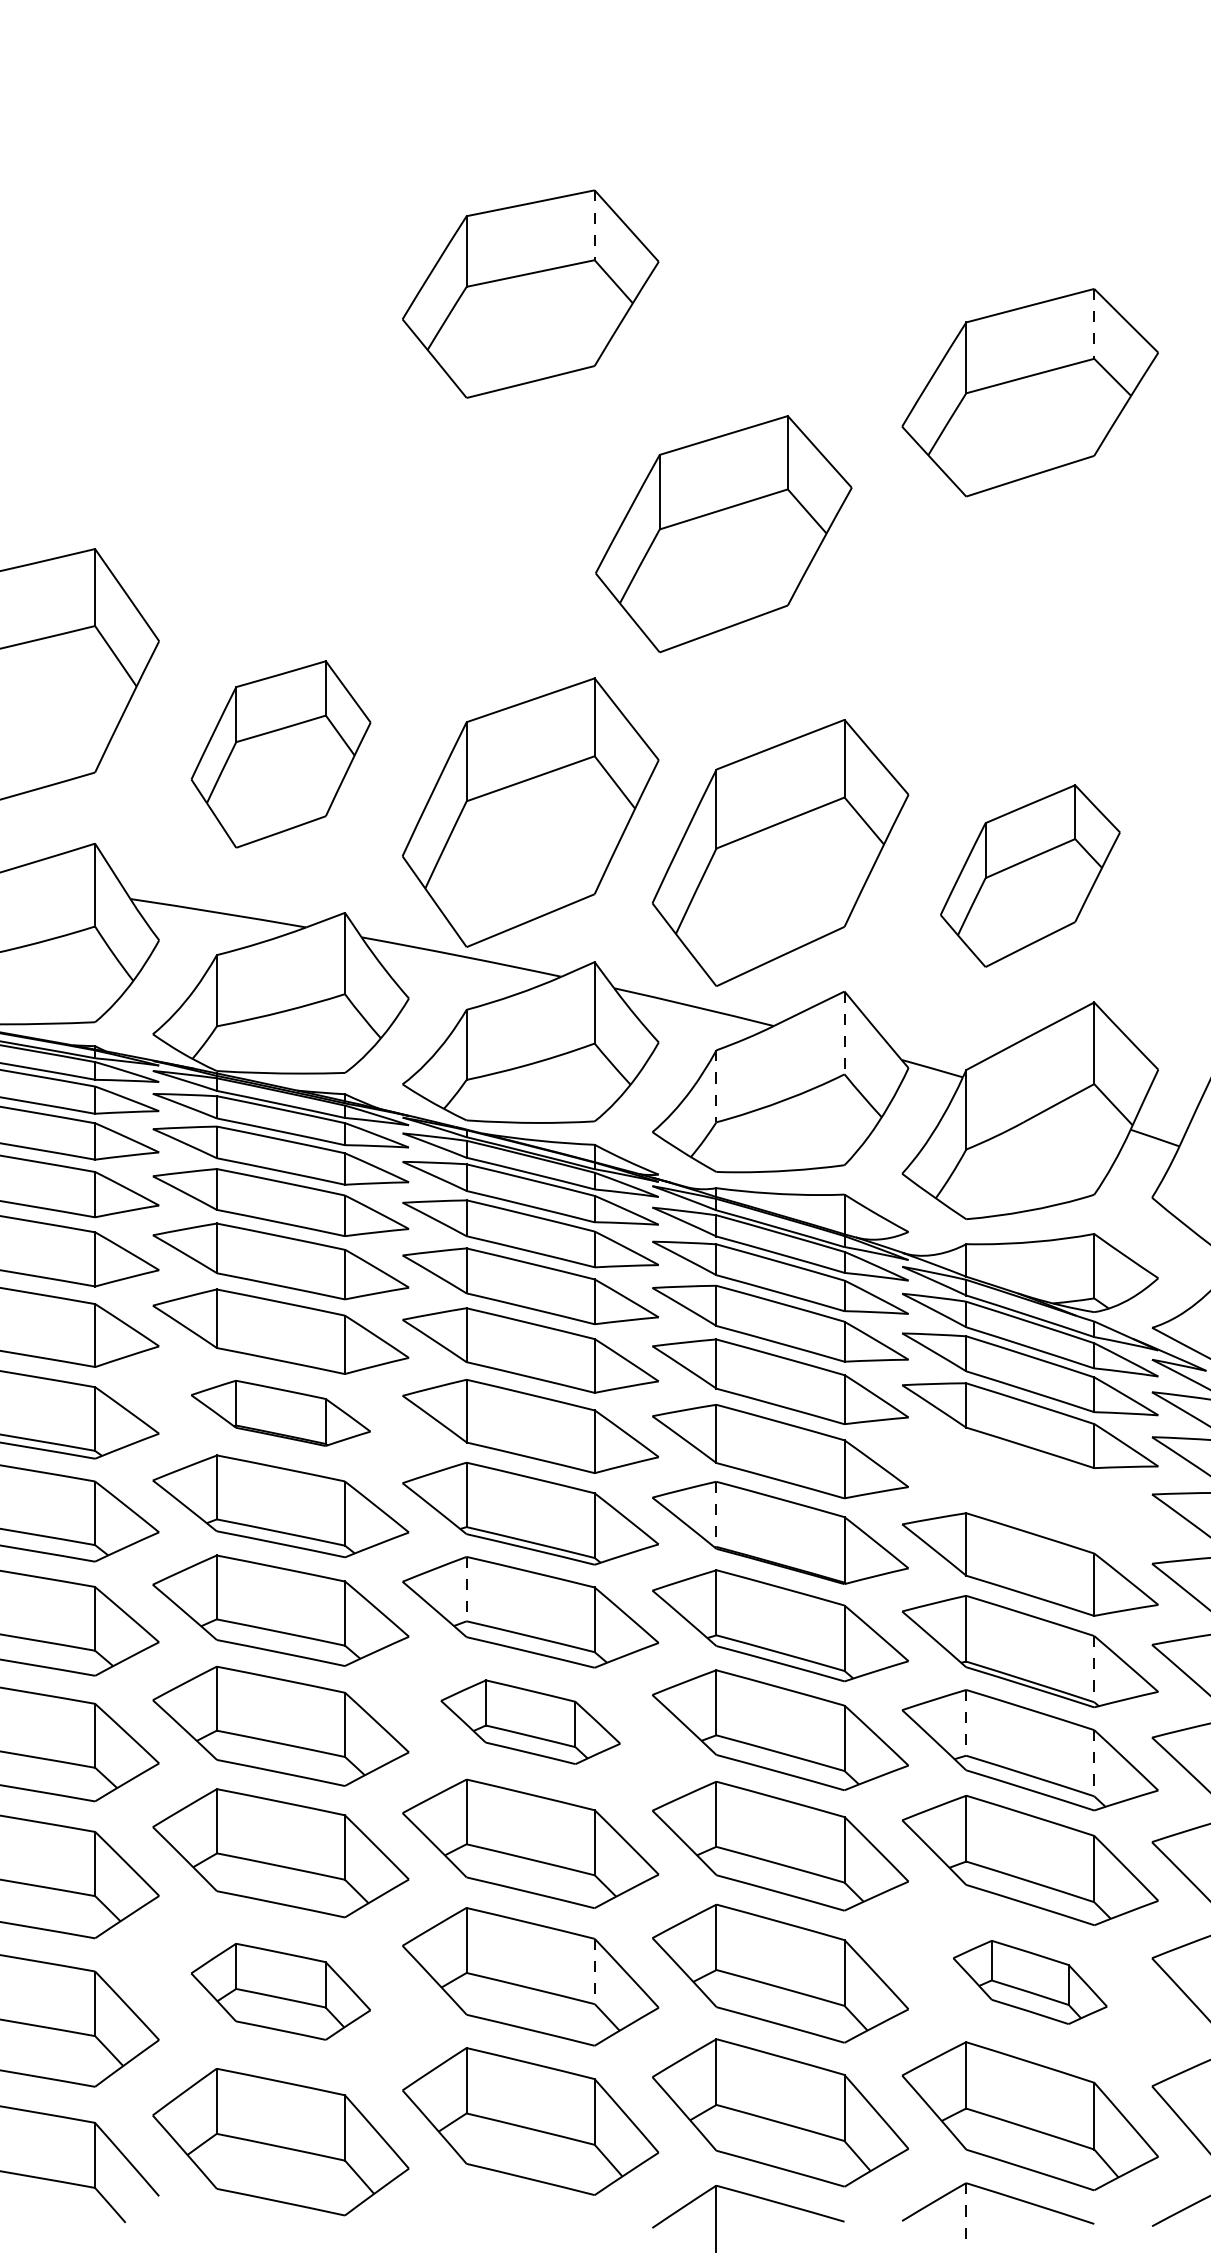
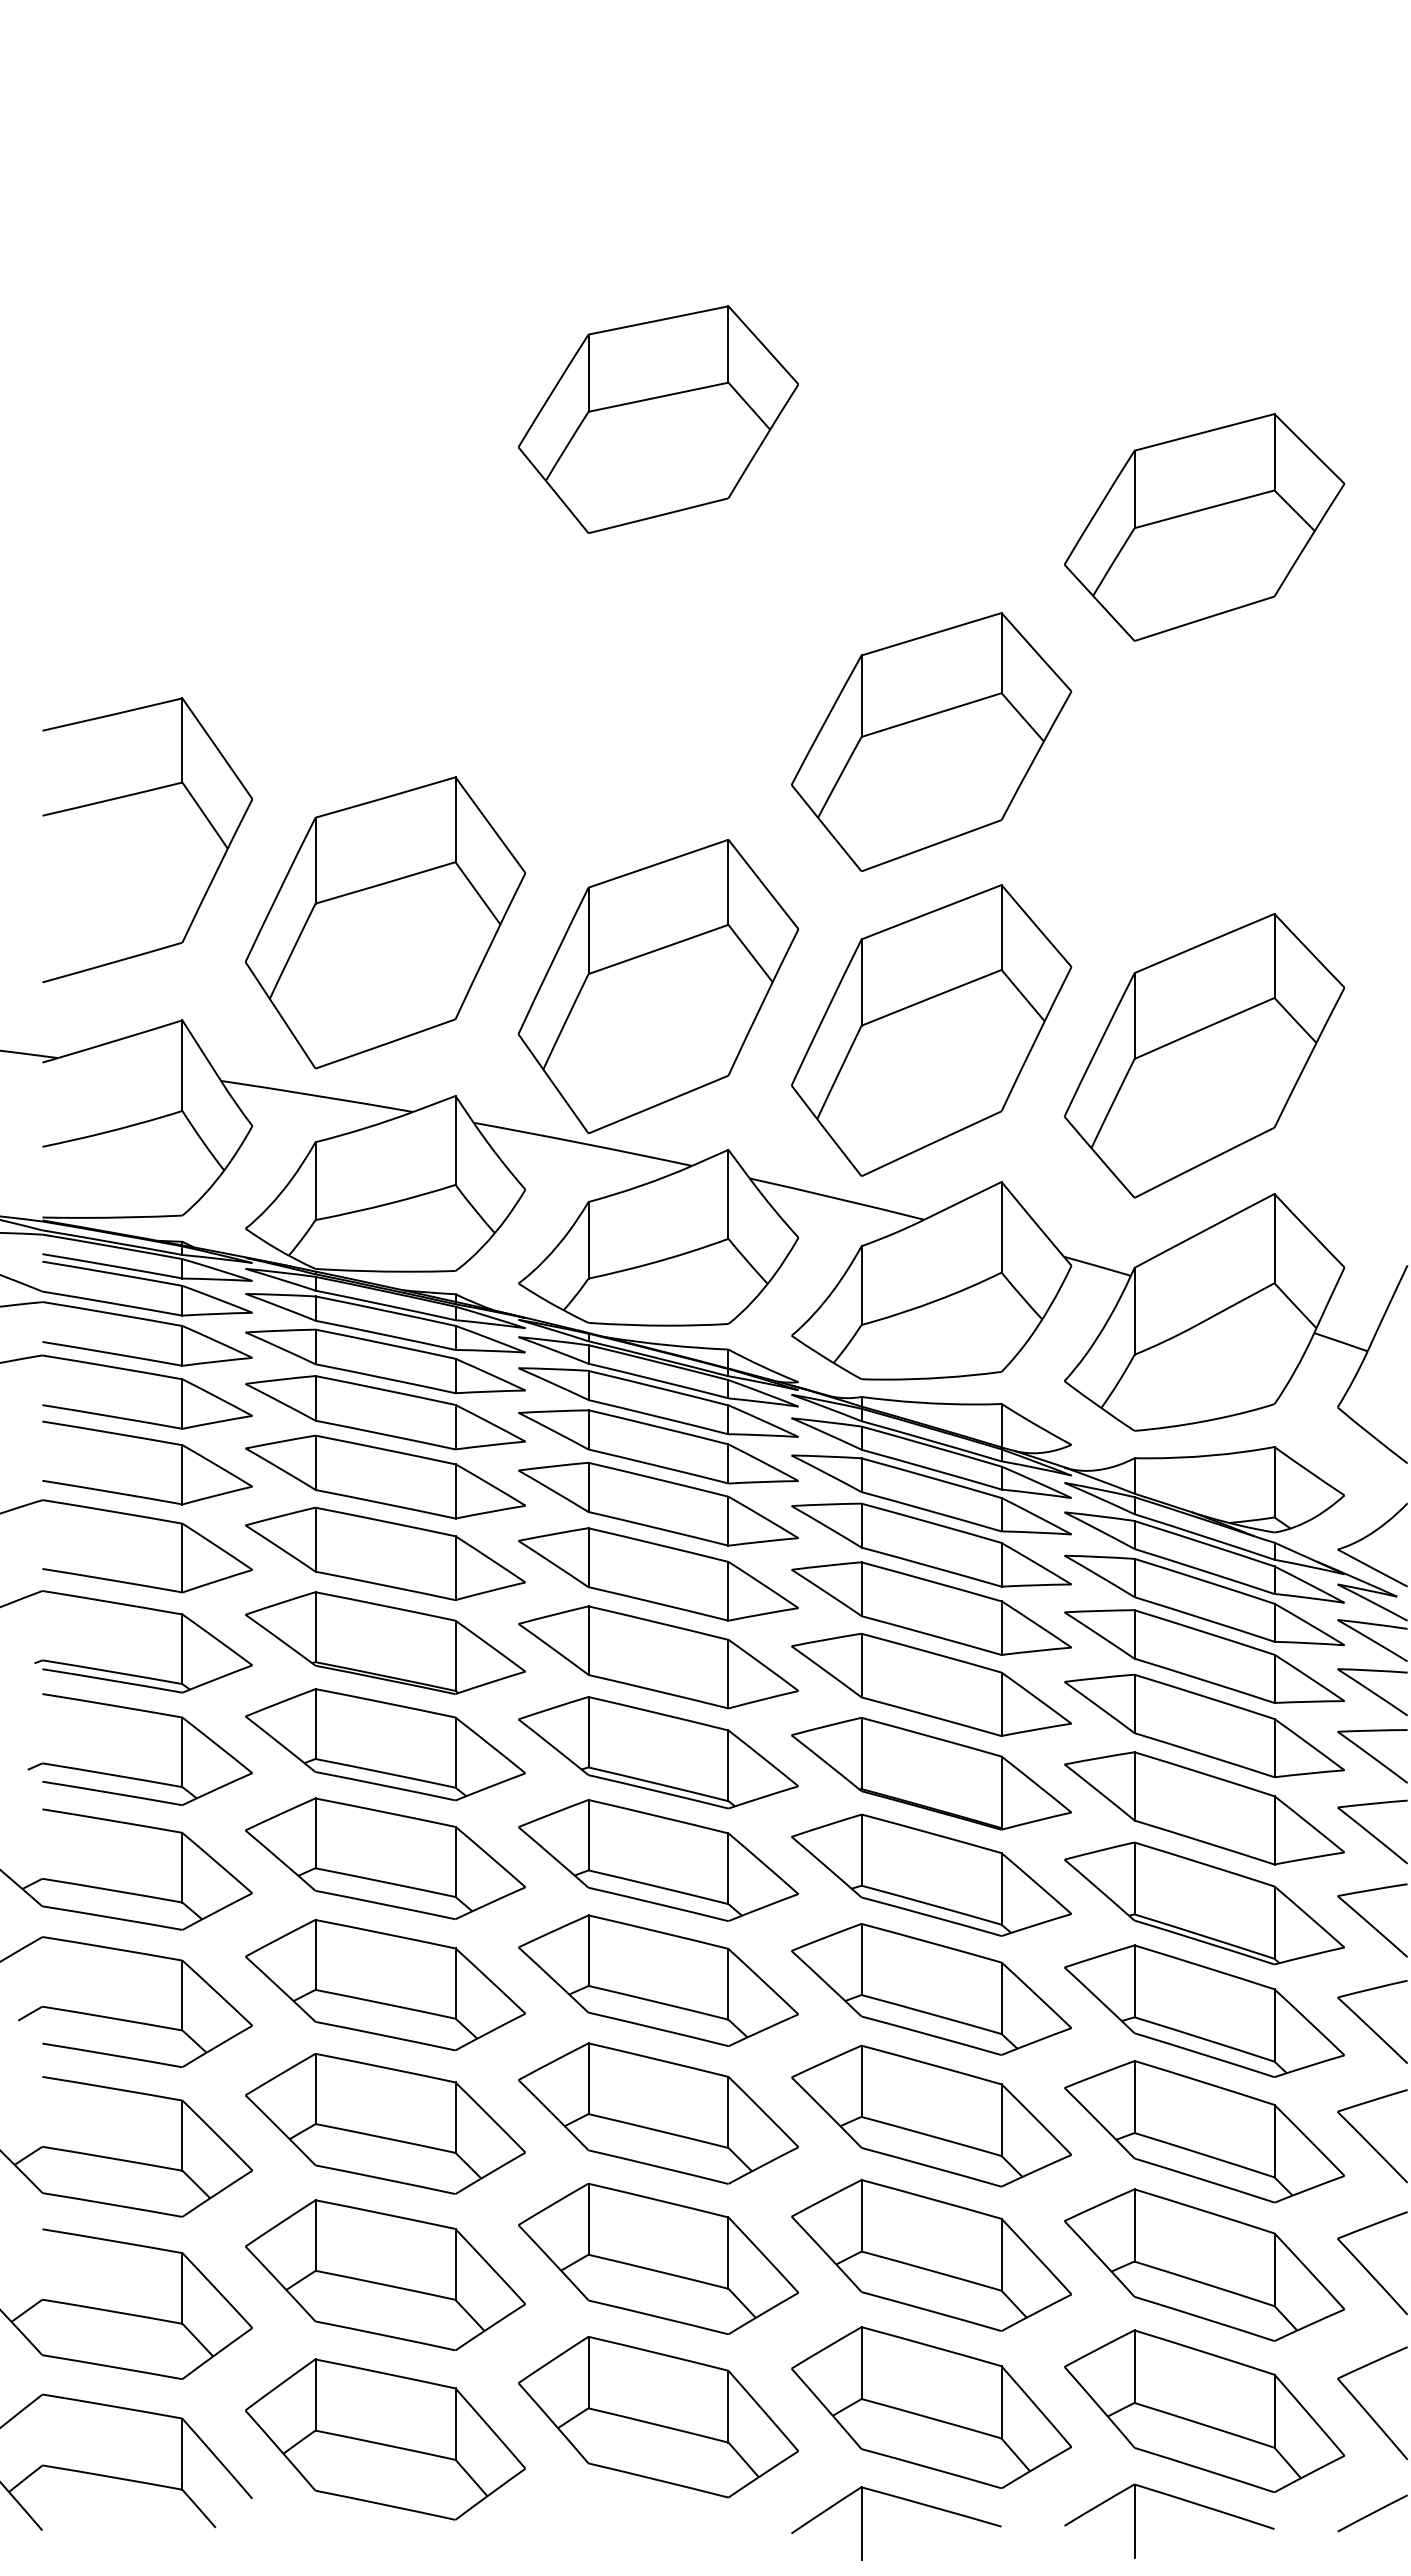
line: (594, 226) -> (728, 345), dashed -> solid
line: (1094, 324) -> (1274, 452), dashed -> solid
part: (723, 533) -> (931, 741), moved
part: (280, 754) -> (385, 922), size x1.43
part: (1030, 875) -> (1204, 1055), size x1.43
line: (844, 1033) -> (1001, 1227), dashed -> solid
line: (716, 1087) -> (861, 1286), dashed -> solid
part: (280, 1412) -> (385, 1642), size x1.43
part: (1030, 1488) -> (1204, 1725), added
line: (716, 1514) -> (861, 1753), dashed -> solid
line: (466, 1589) -> (588, 1835), dashed -> solid
line: (1094, 1669) -> (1274, 1923), dashed -> solid
part: (530, 1722) -> (658, 1980), size x1.43
line: (966, 1722) -> (1134, 1981), dashed -> solid
line: (1094, 1764) -> (1274, 2026), dashed -> solid
line: (594, 1971) -> (728, 2253), dashed -> solid
part: (1030, 1981) -> (1204, 2264), size x1.67
part: (280, 1991) -> (385, 2275), size x1.43
line: (966, 2217) -> (1134, 2521), dashed -> solid

